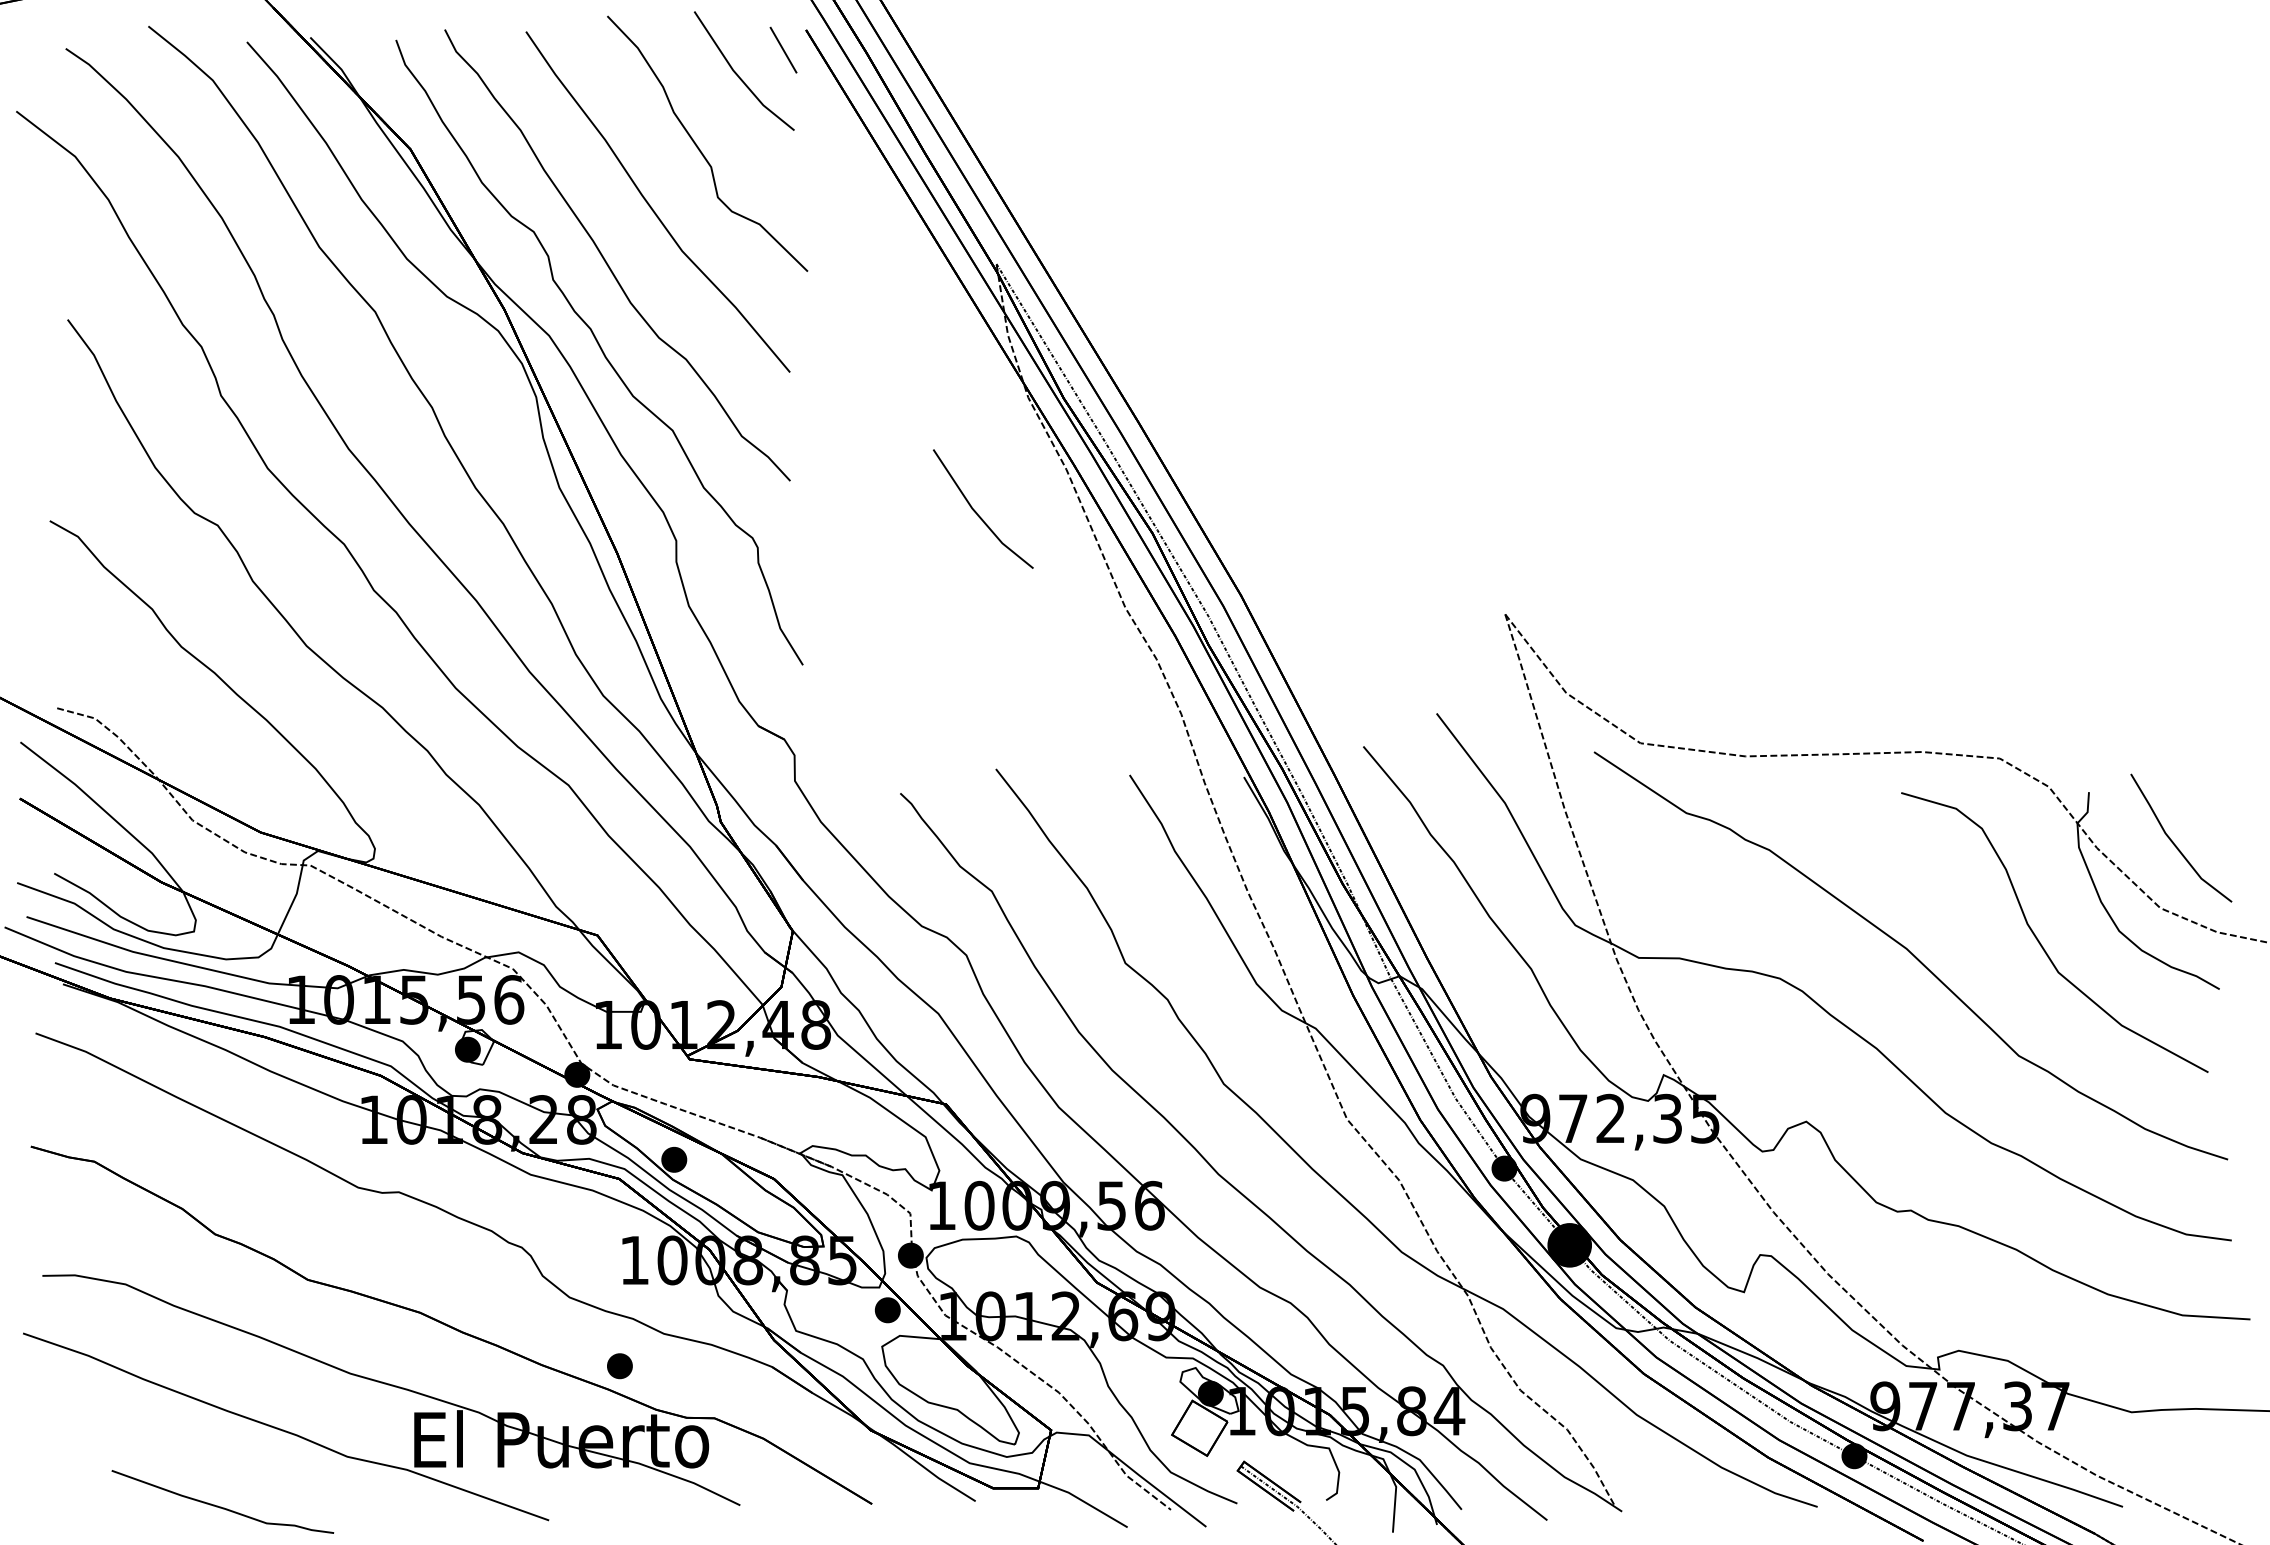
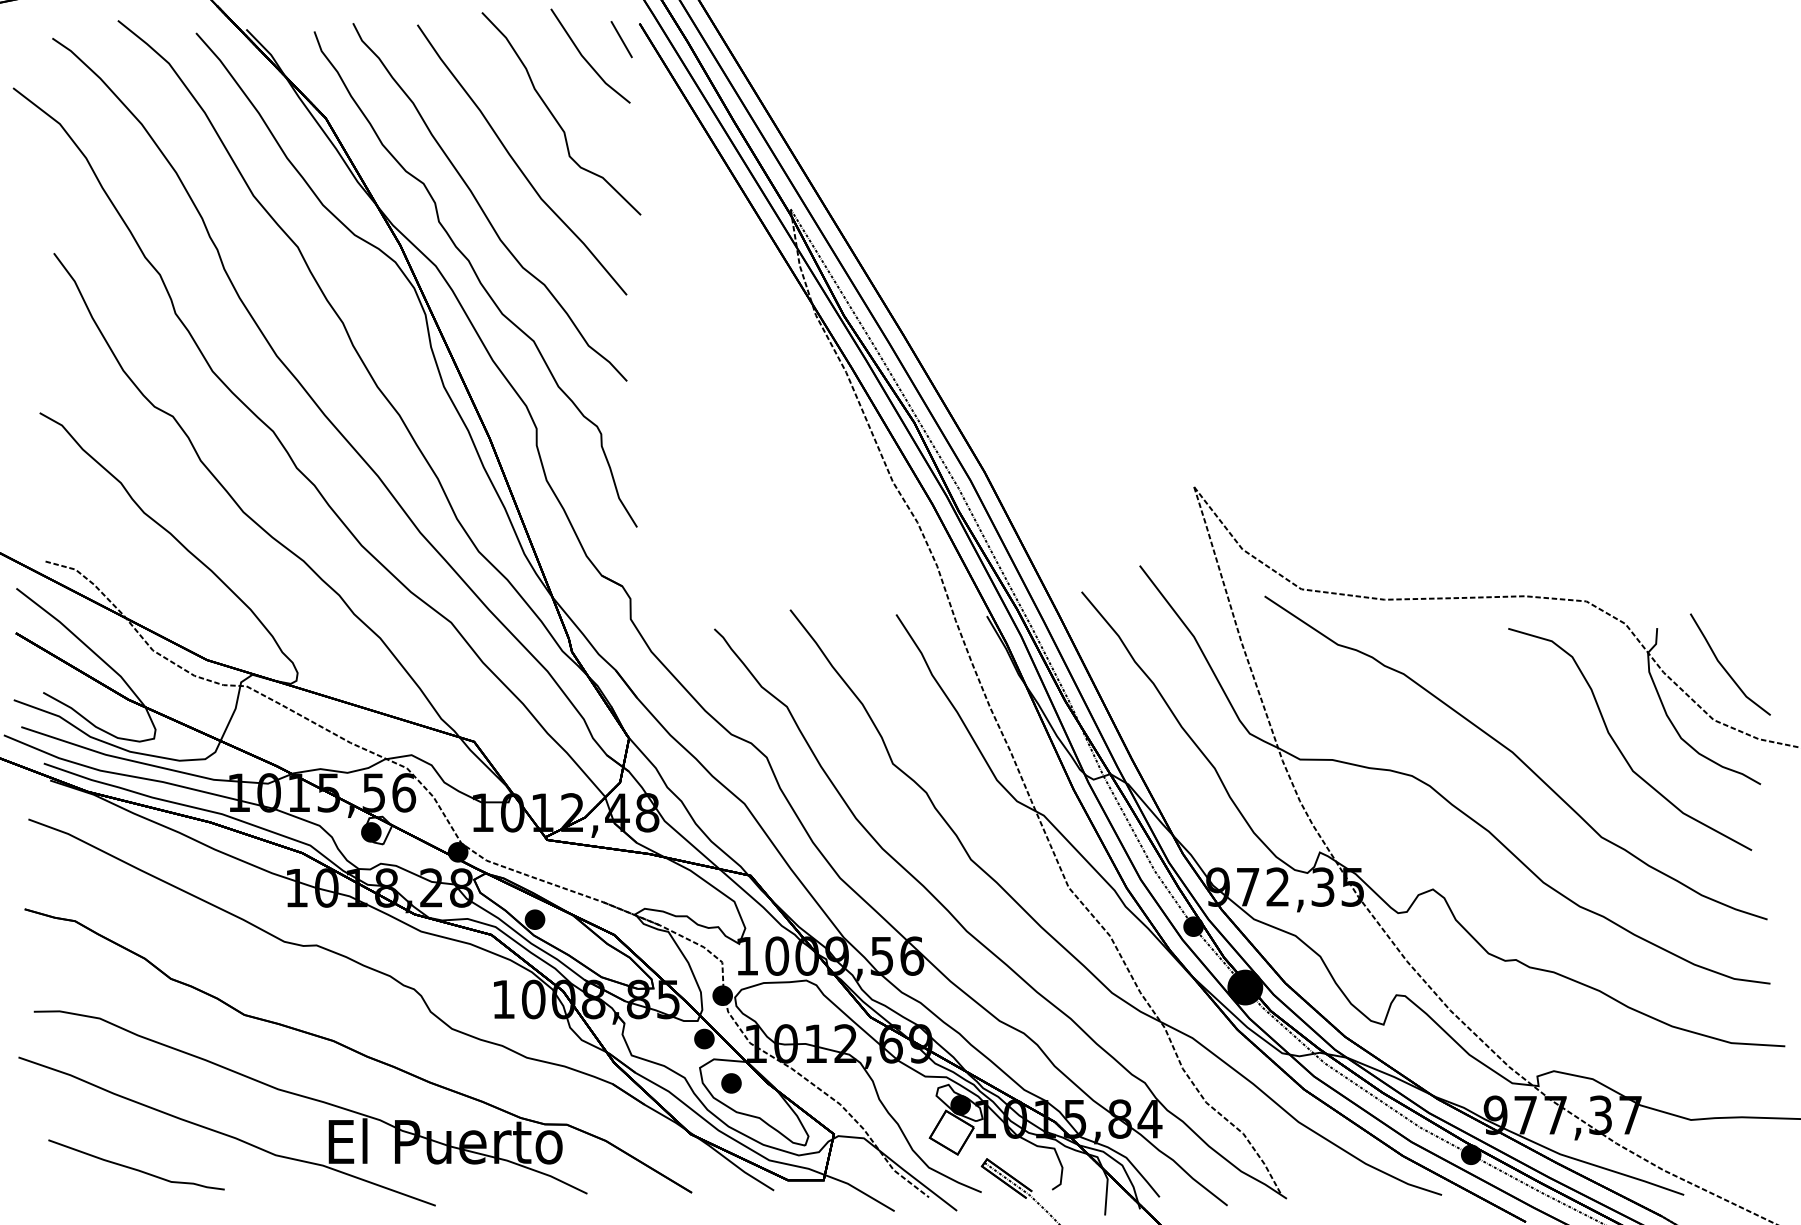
line: (977, 512) -> (775, 406), removed
part: (619, 1366) -> (731, 1083), moved
part: (222, 1501) -> (136, 1164), moved

